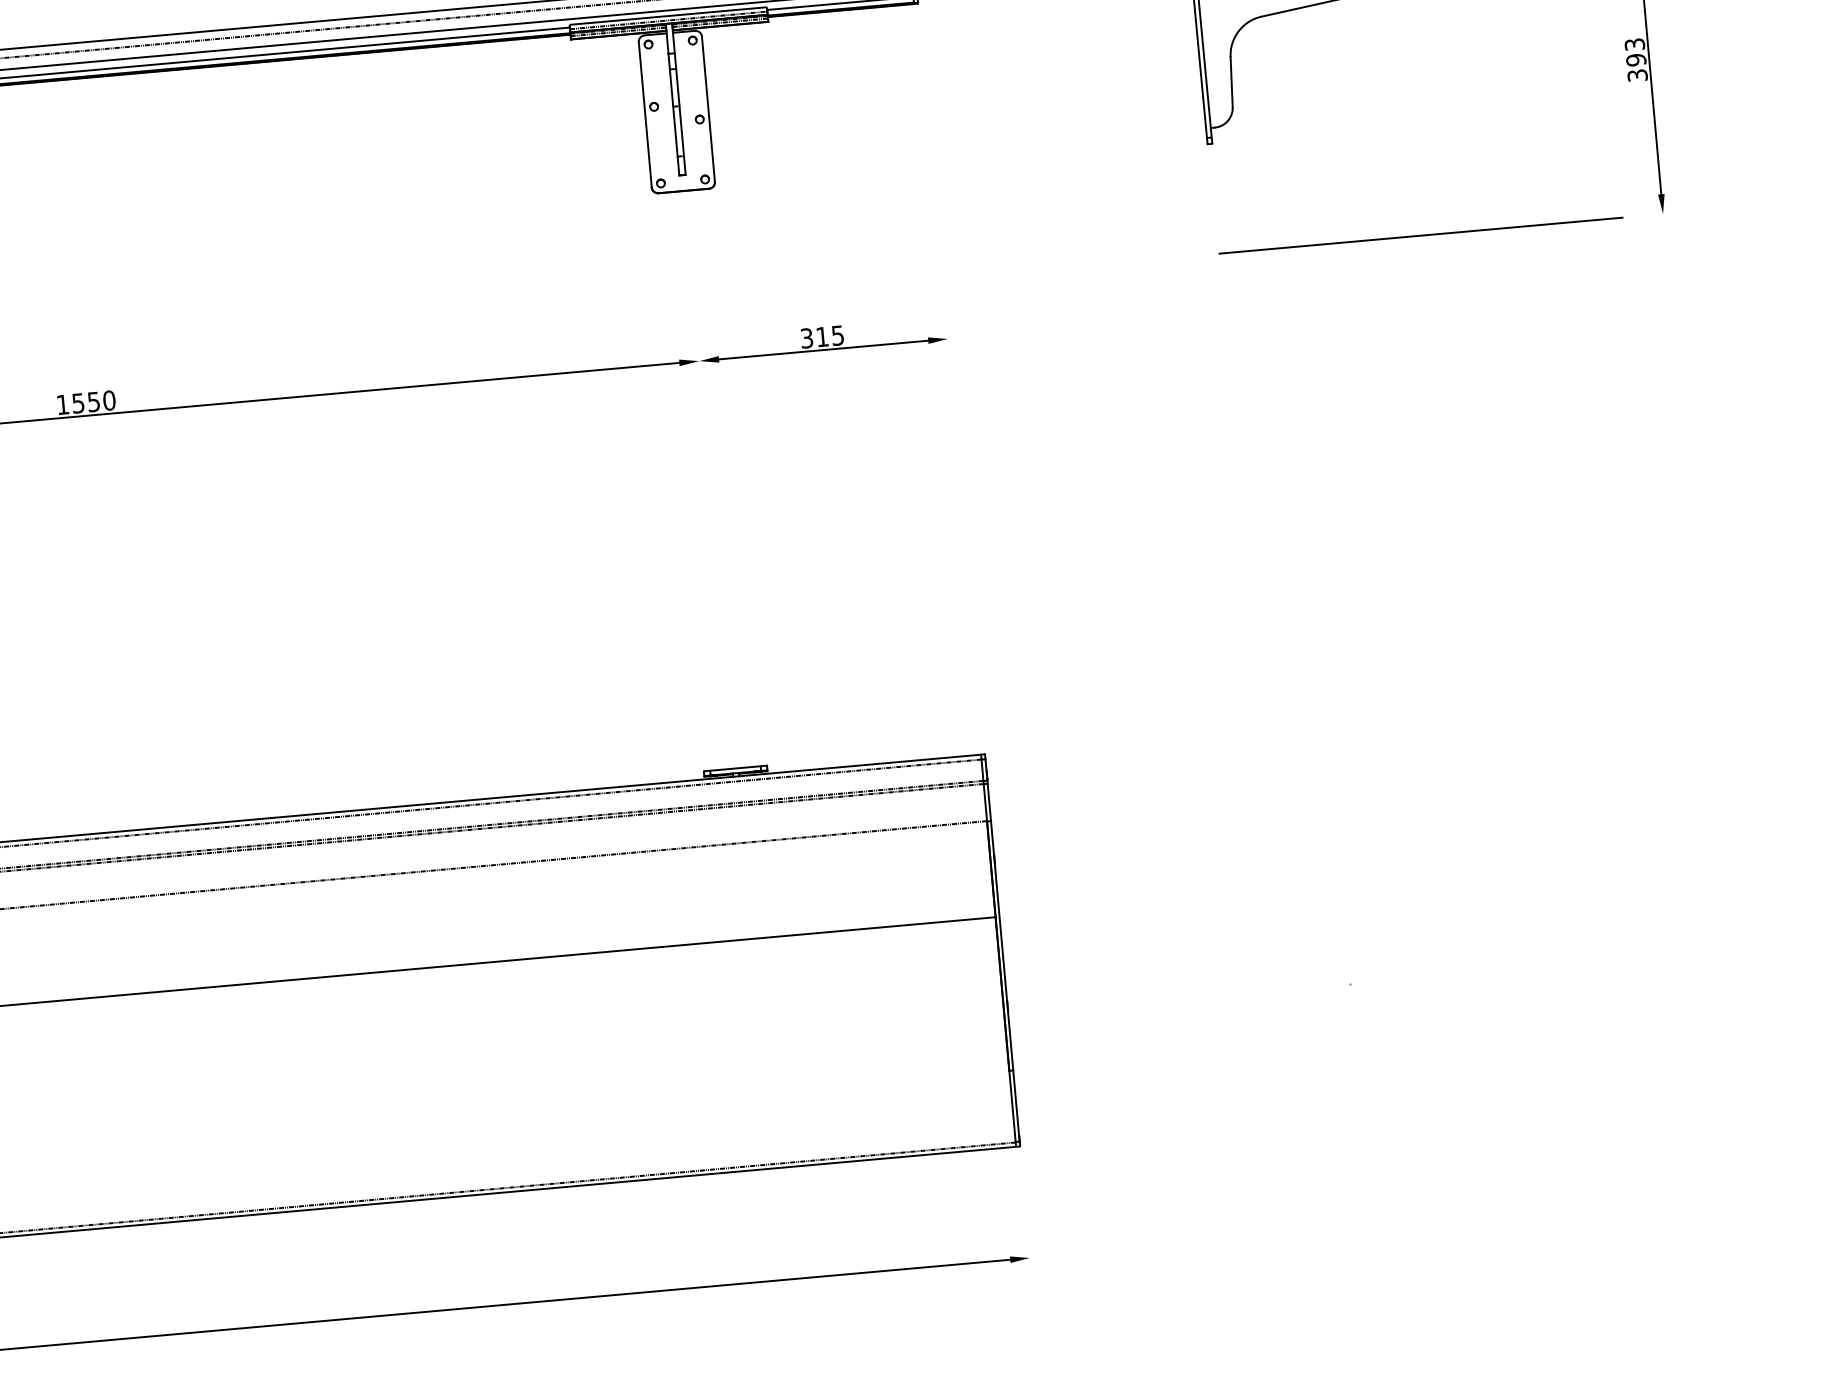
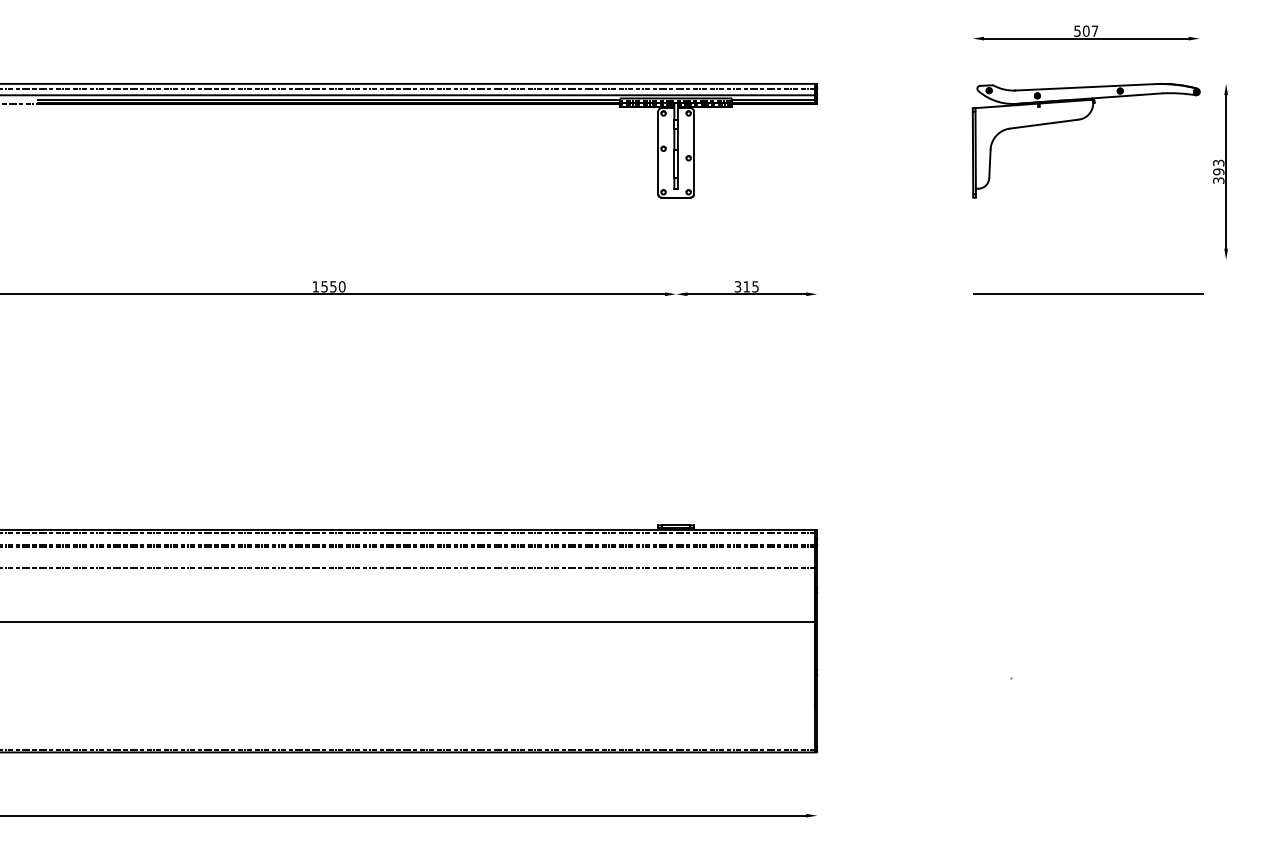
line: (1420, 235) -> (1088, 293), moved

